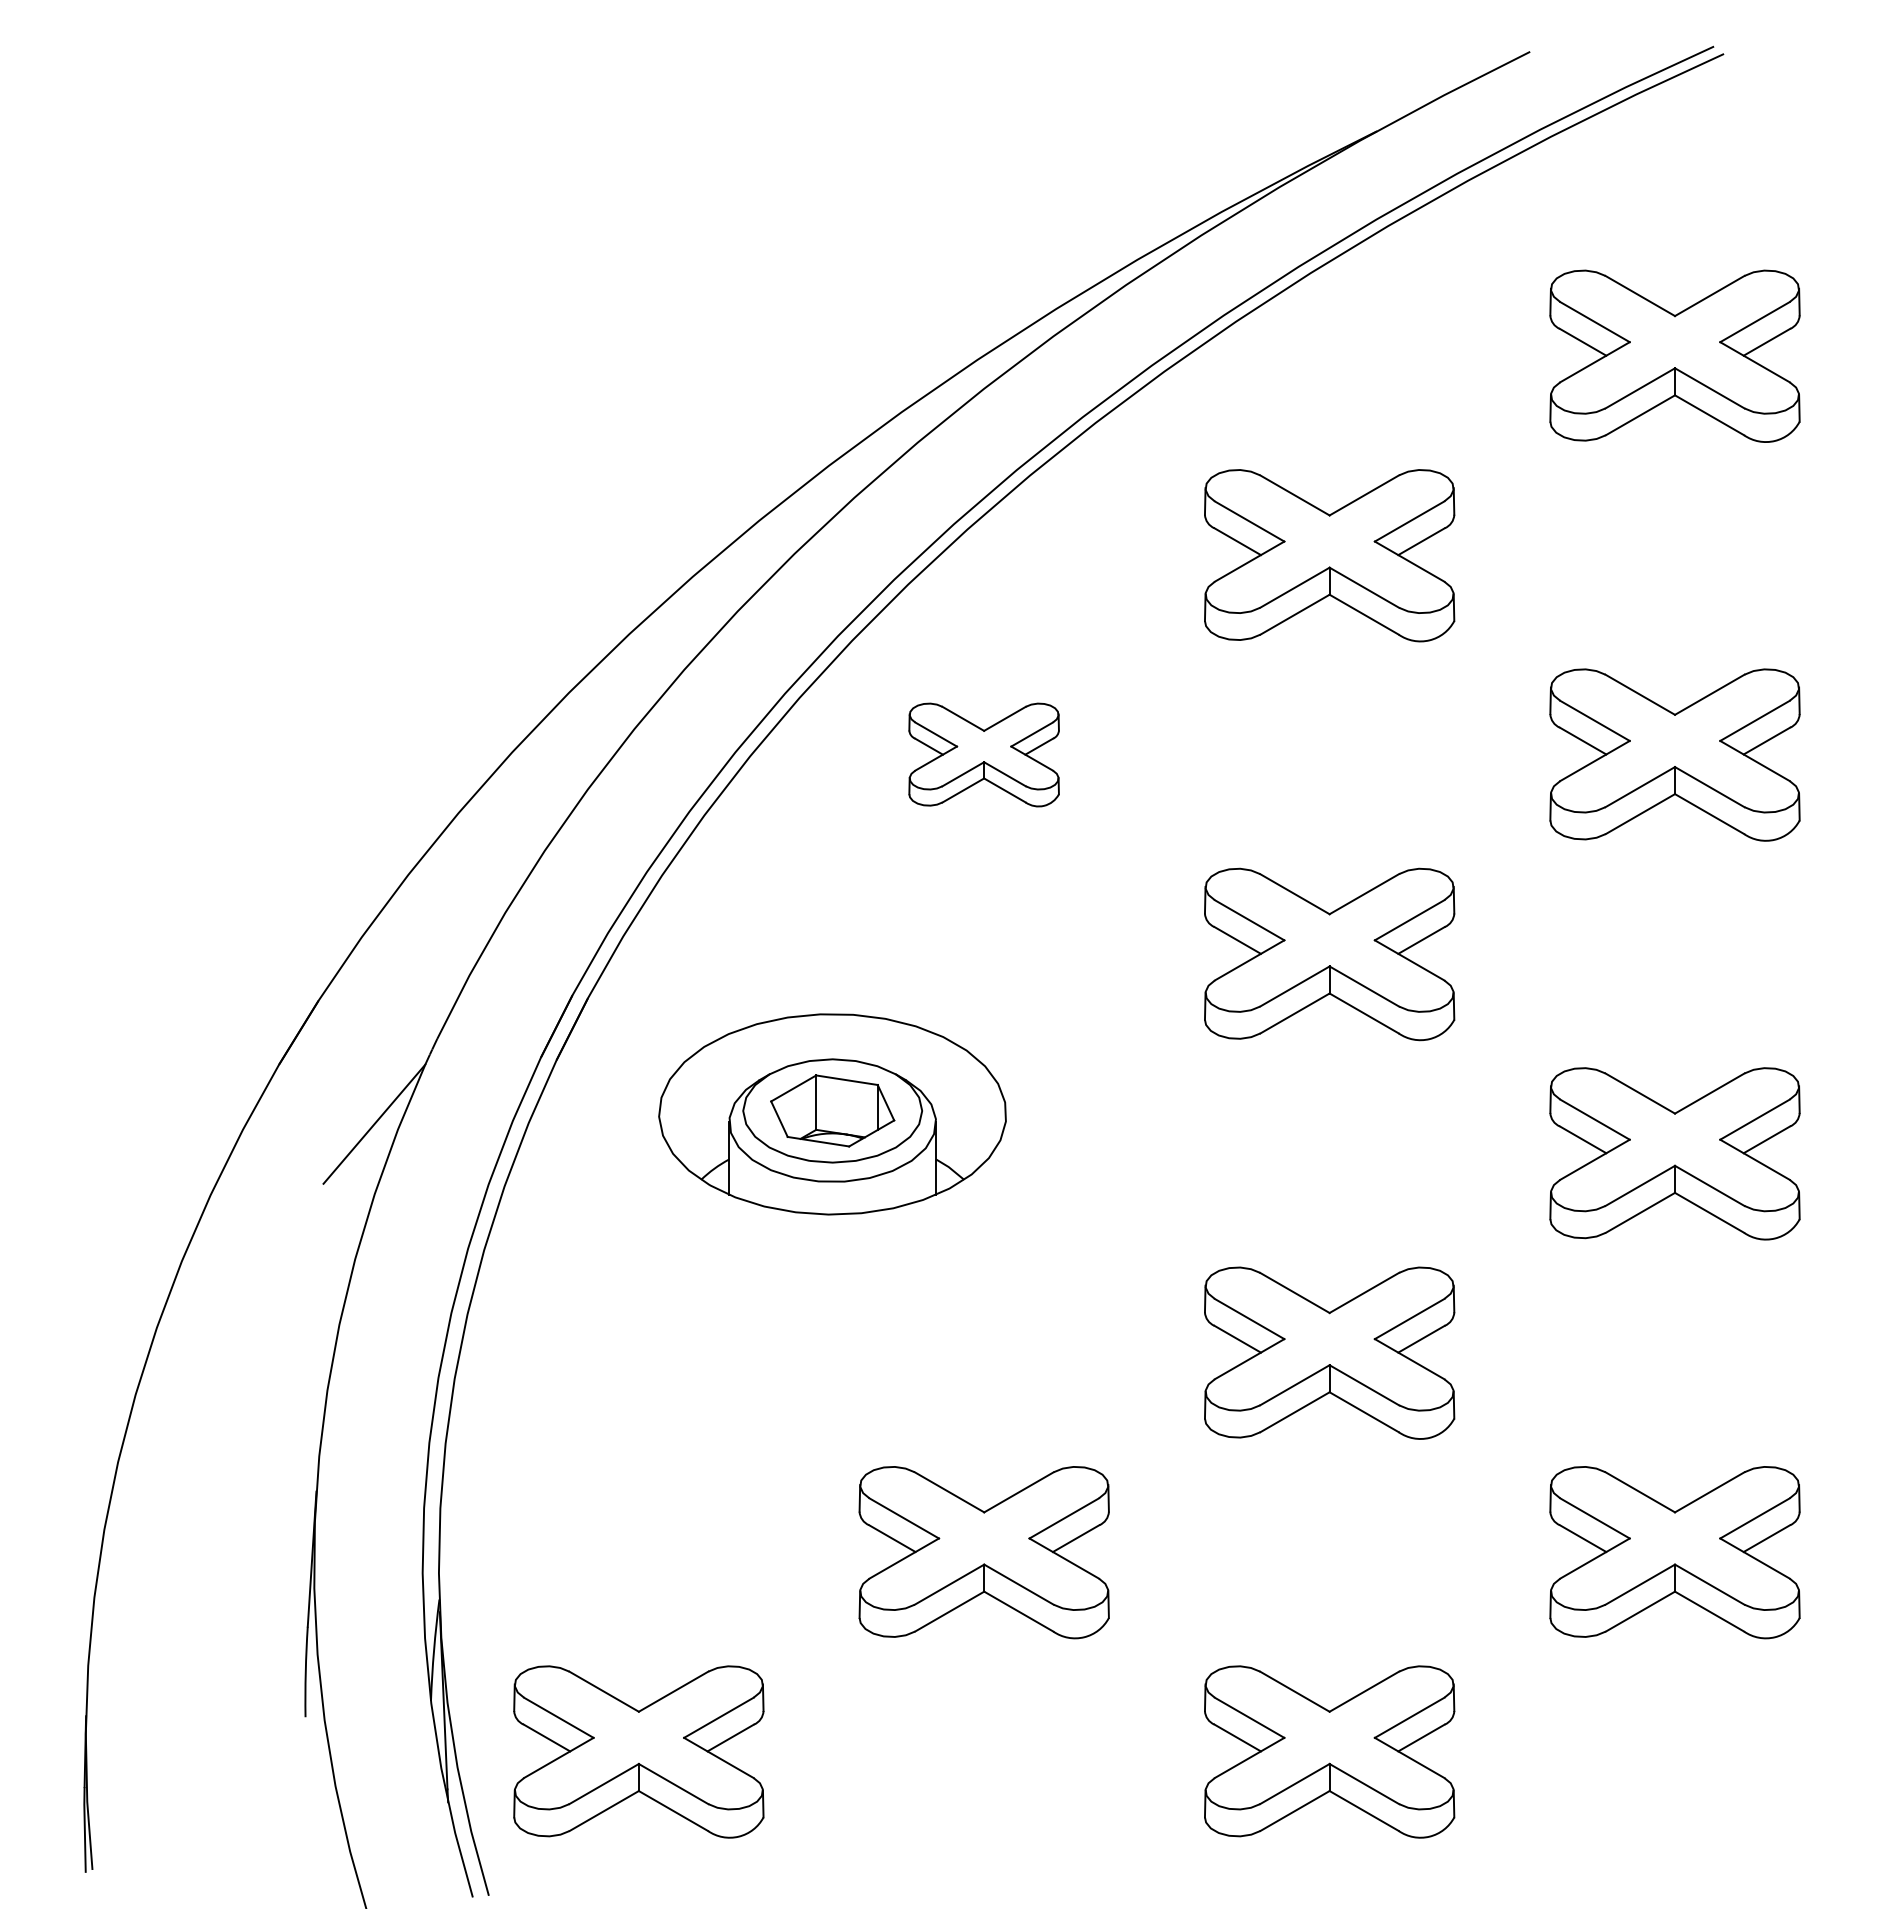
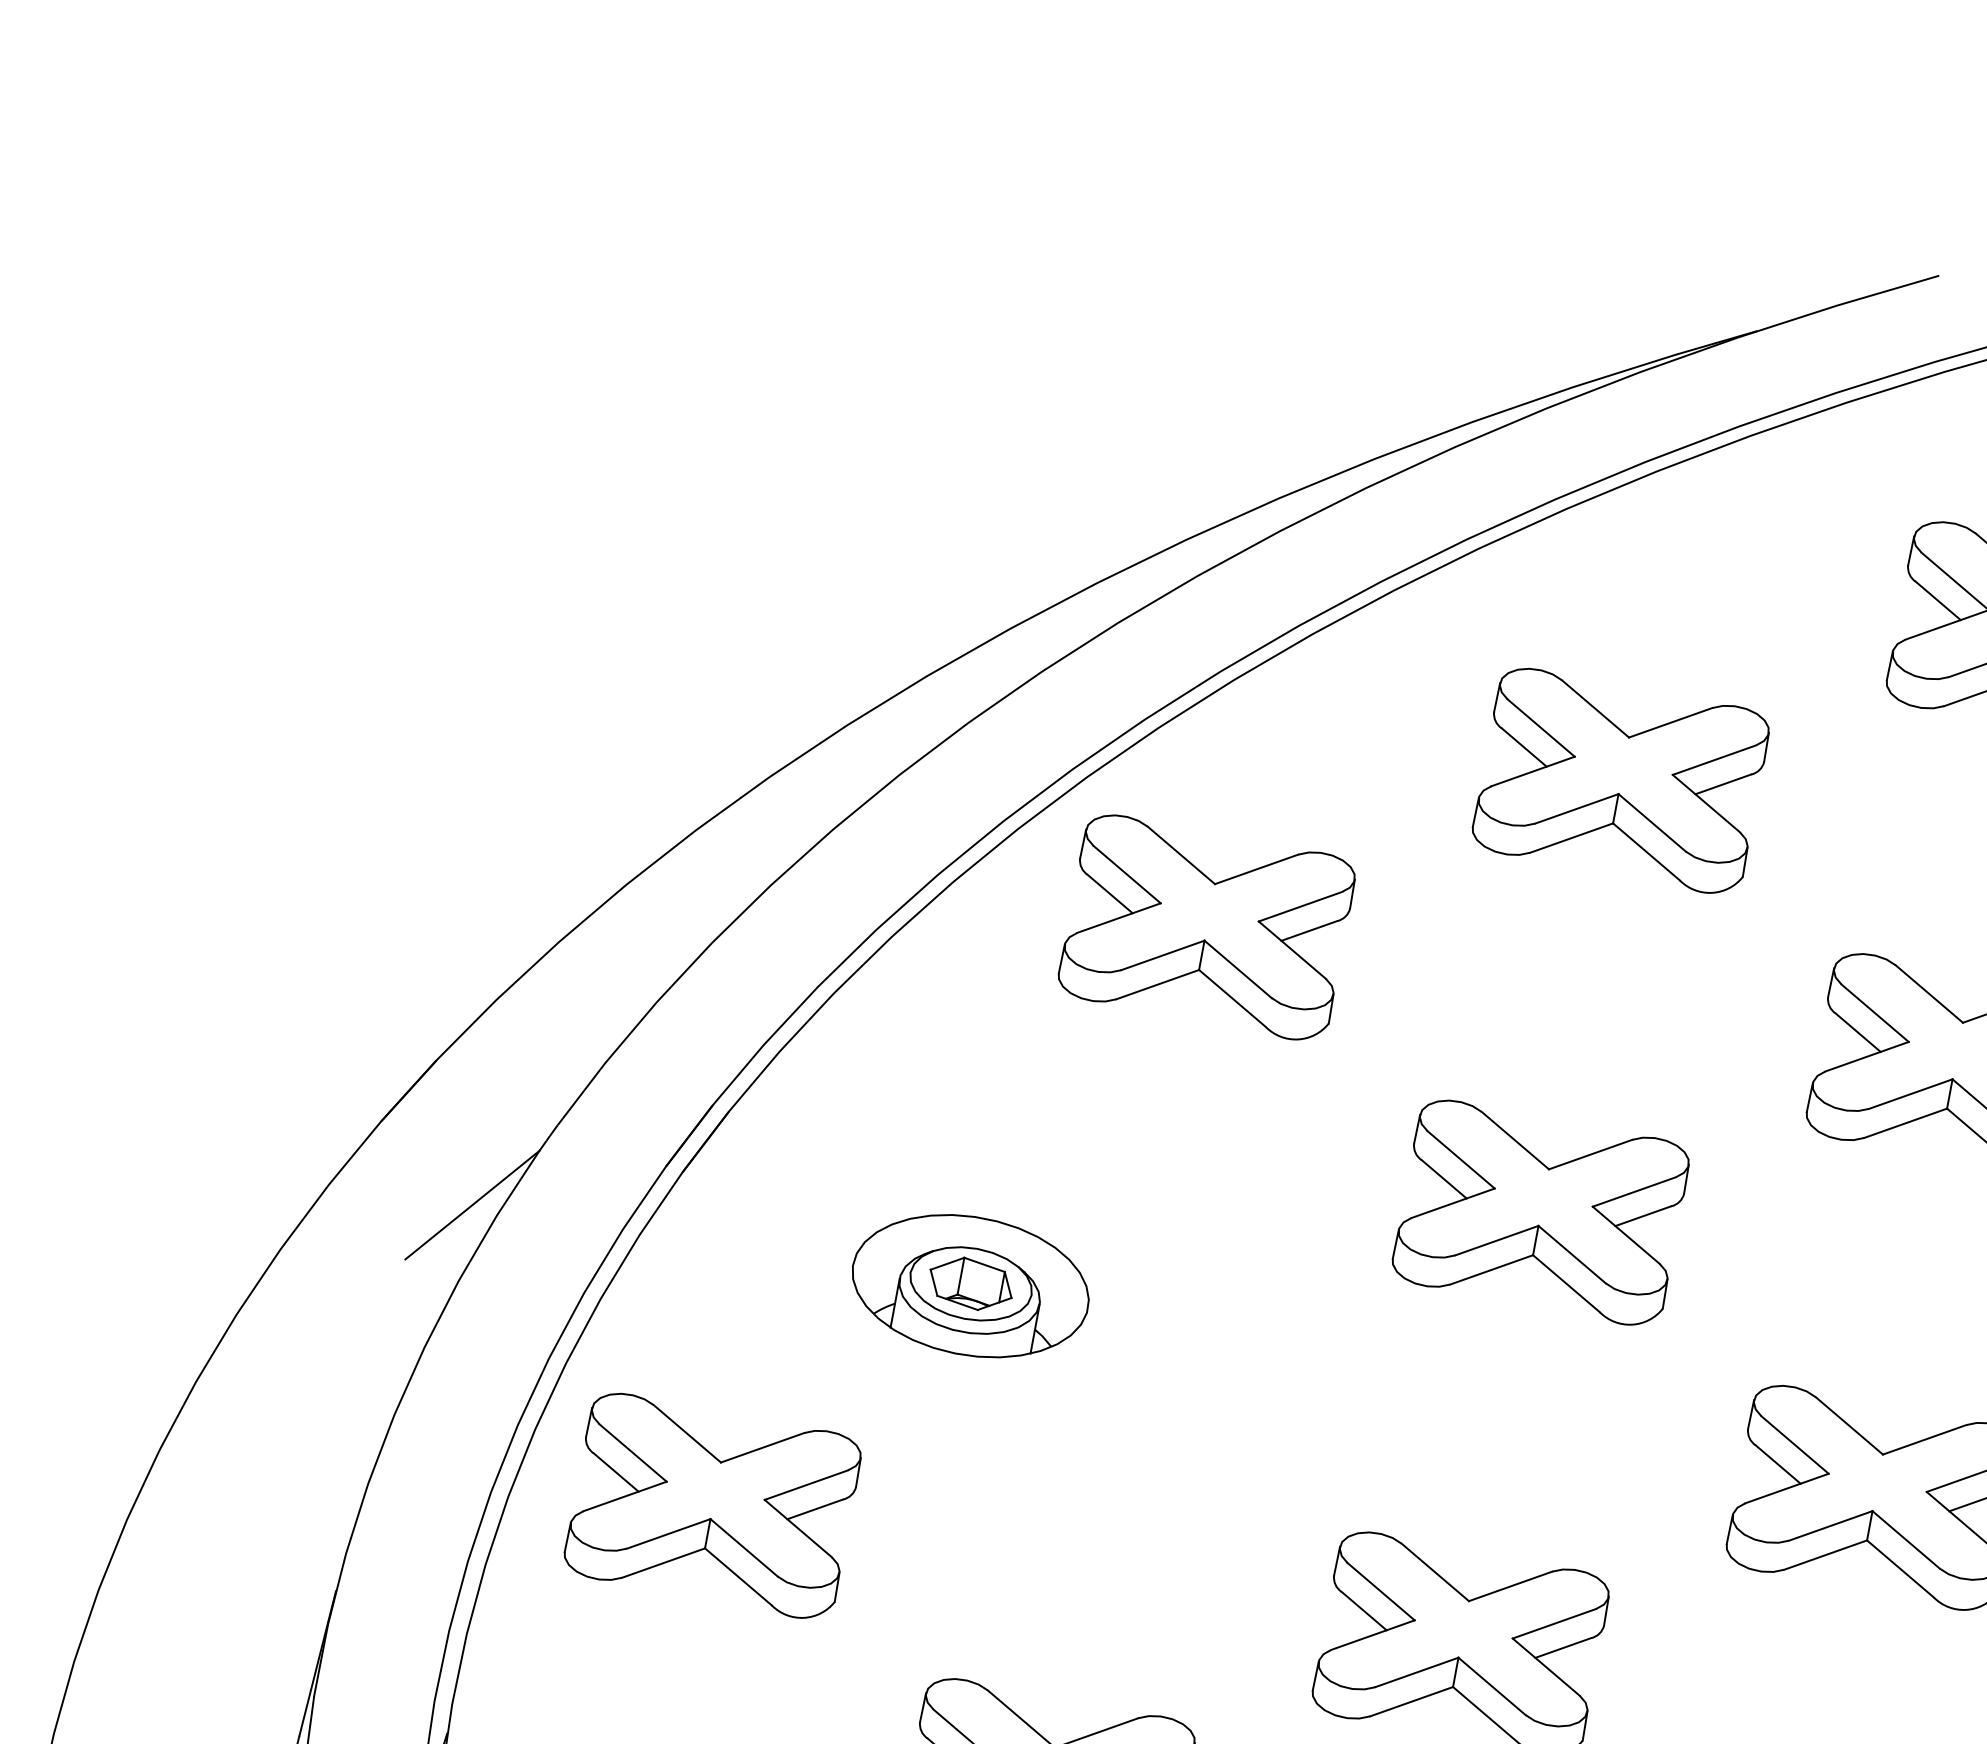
part: (983, 754) -> (1206, 926), size x1.67
part: (832, 1113) -> (970, 1285), size x0.62
part: (638, 1352) -> (712, 1505), added

